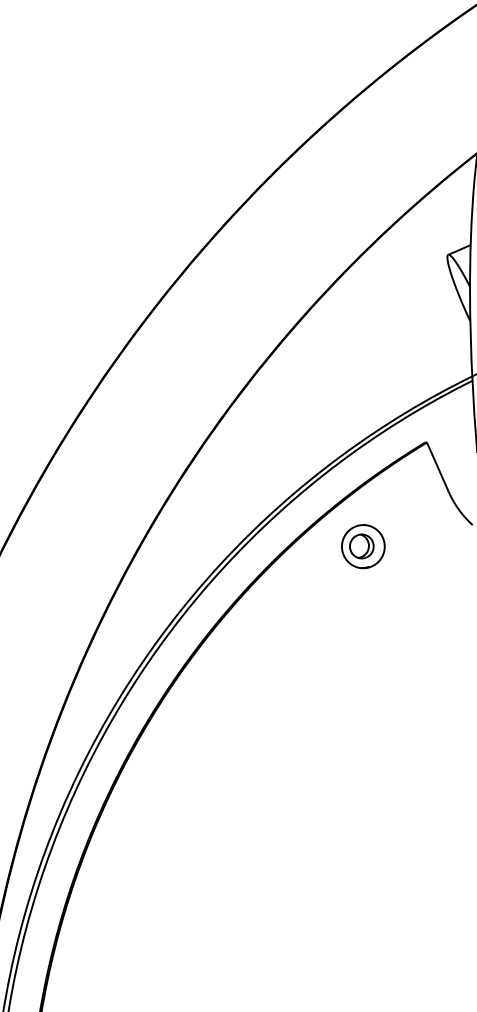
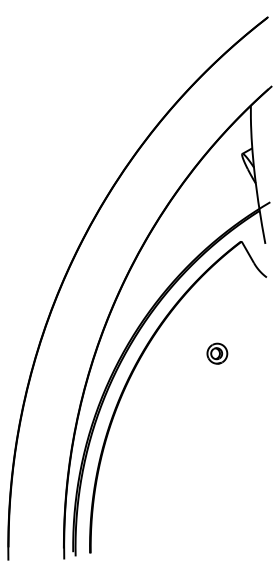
part: (363, 546) -> (217, 353), moved

